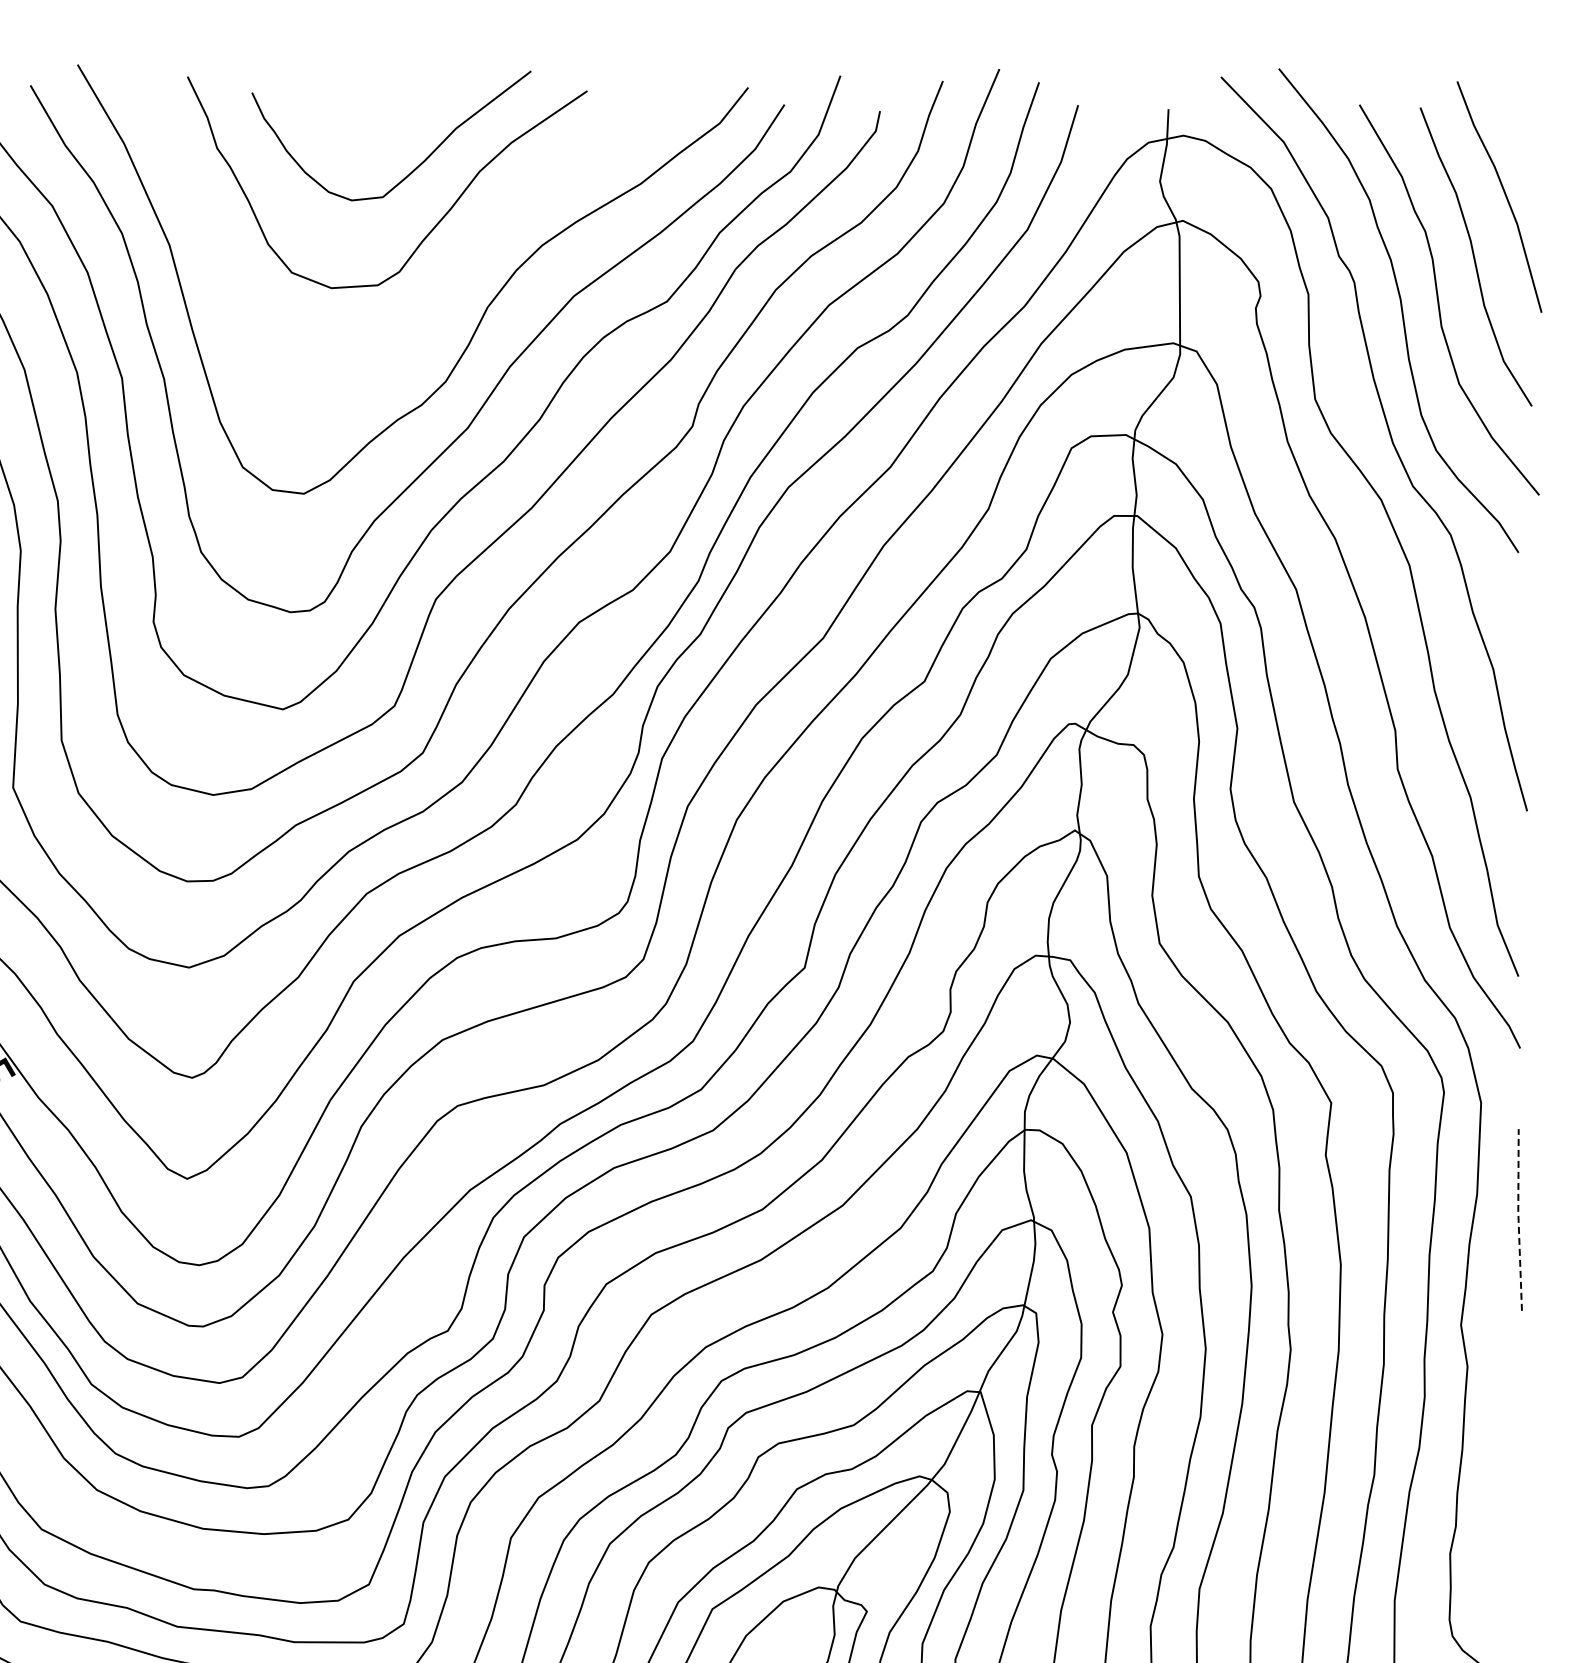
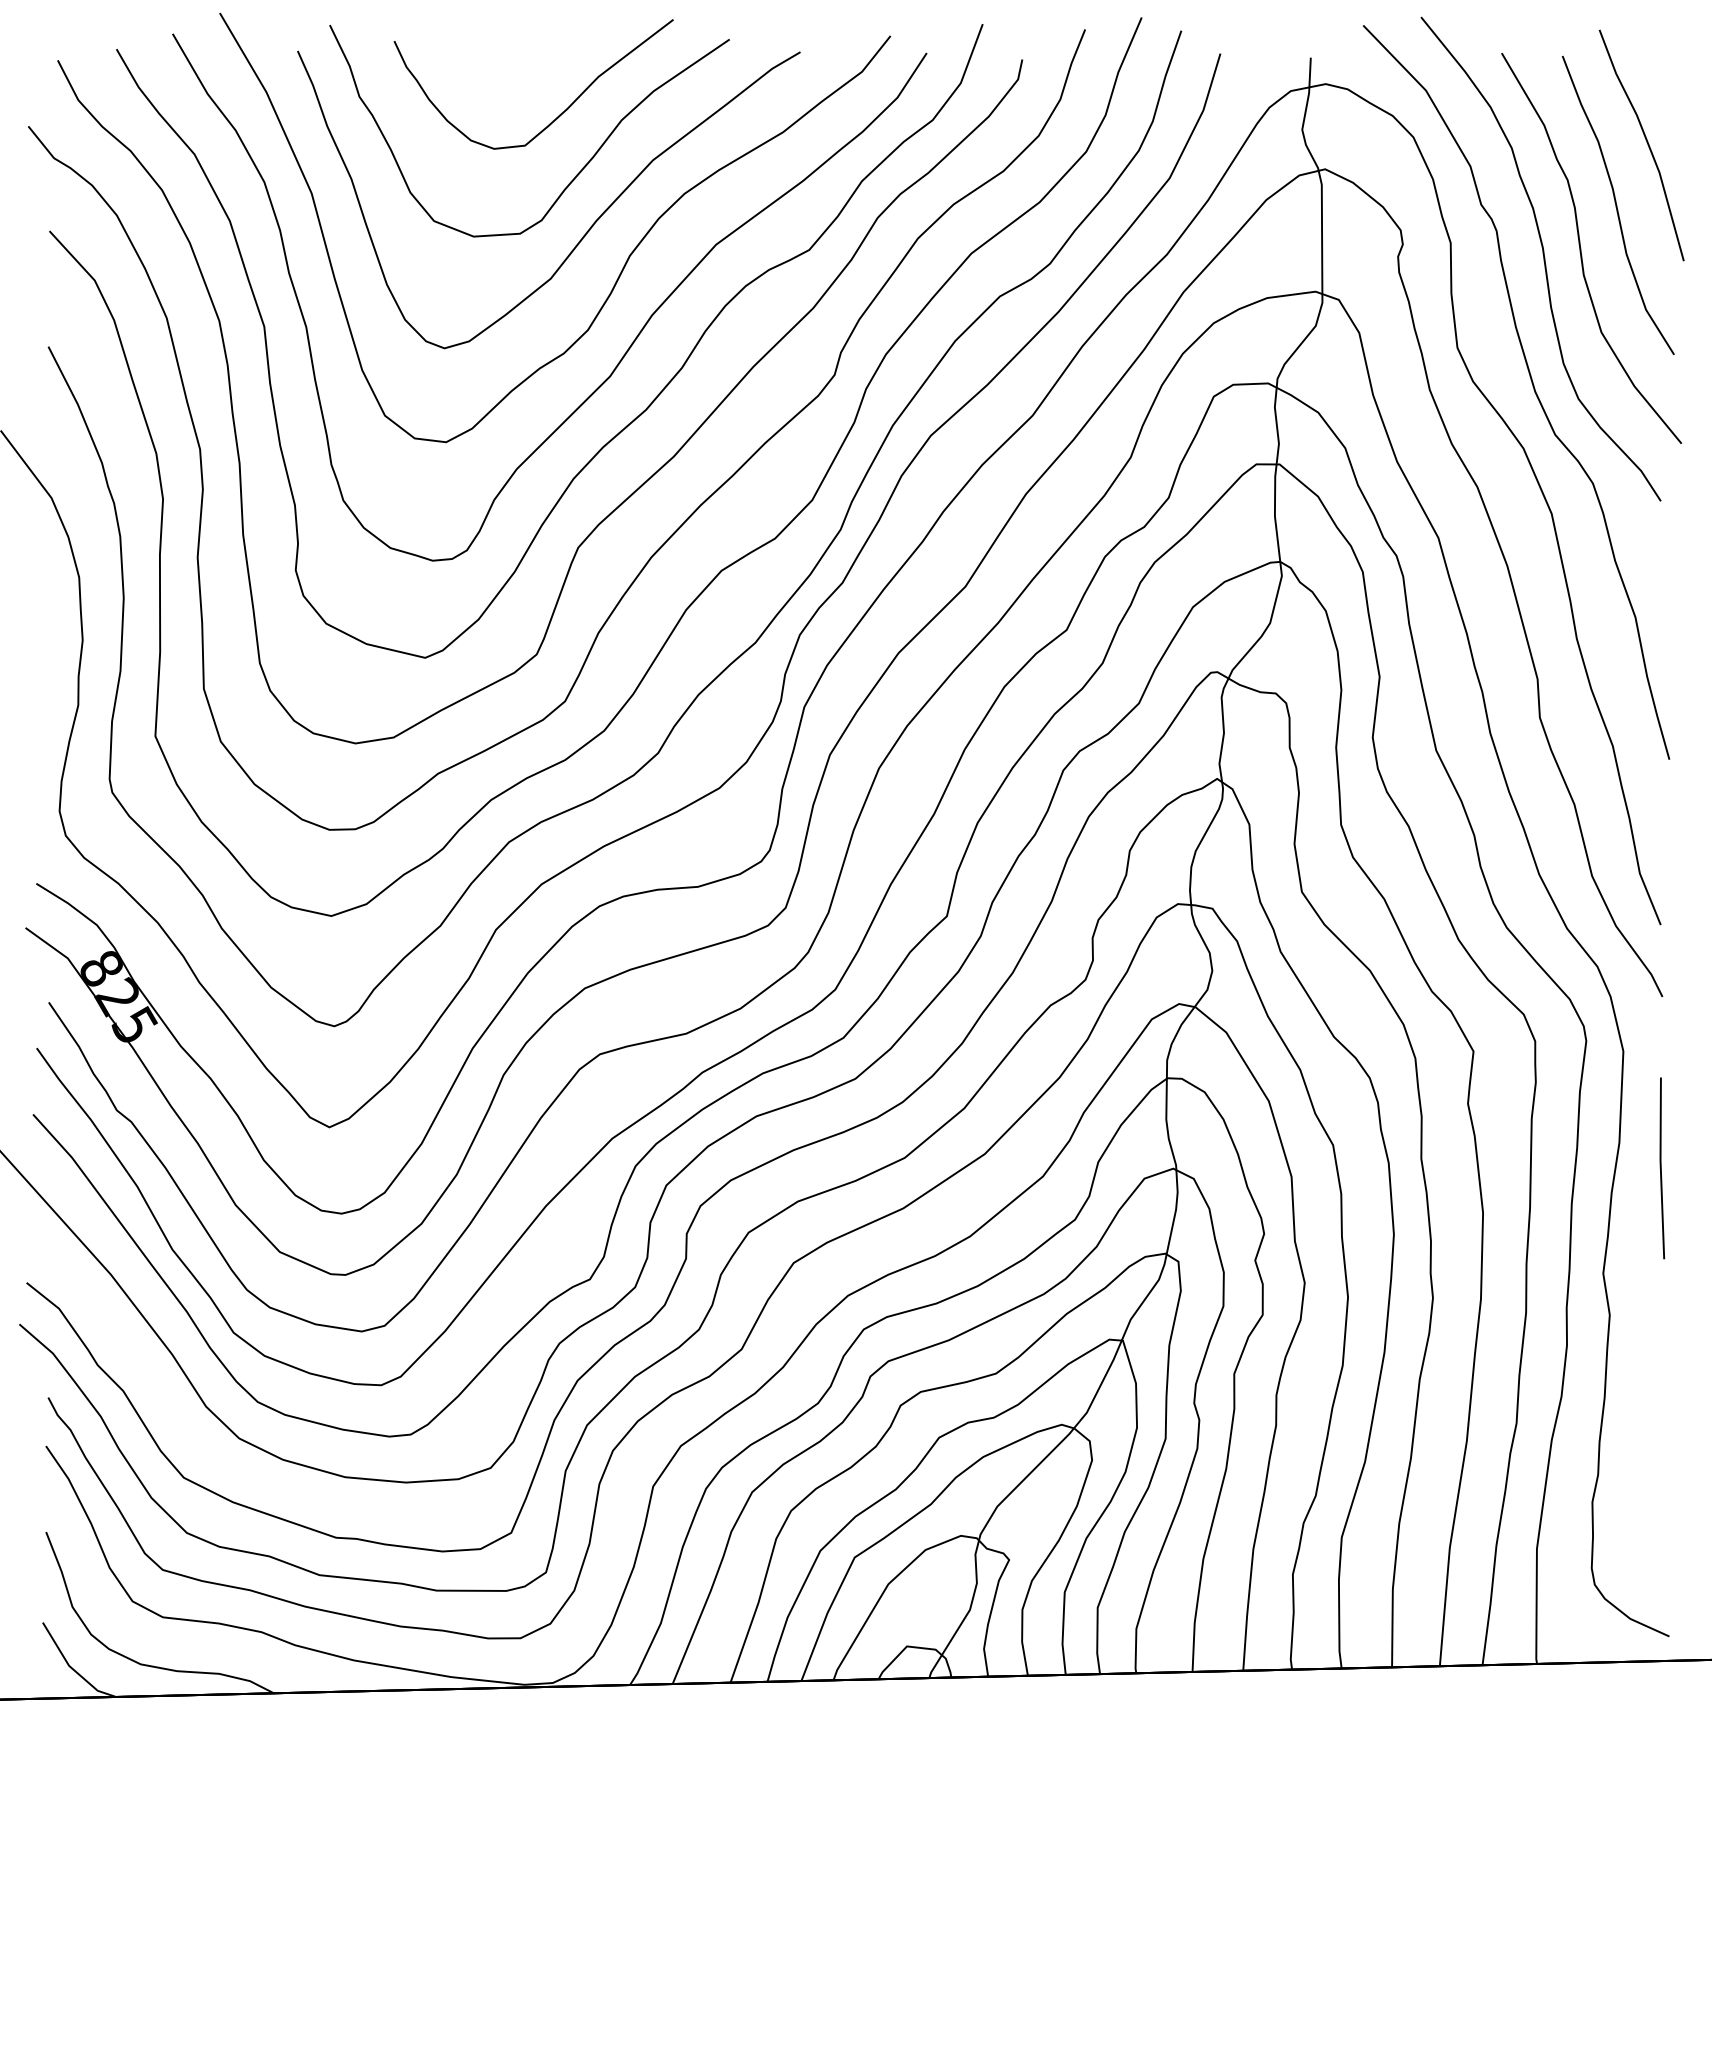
curve: (444, 283) -> (586, 231), added
line: (1518, 1220) -> (1660, 1168), dashed -> solid

